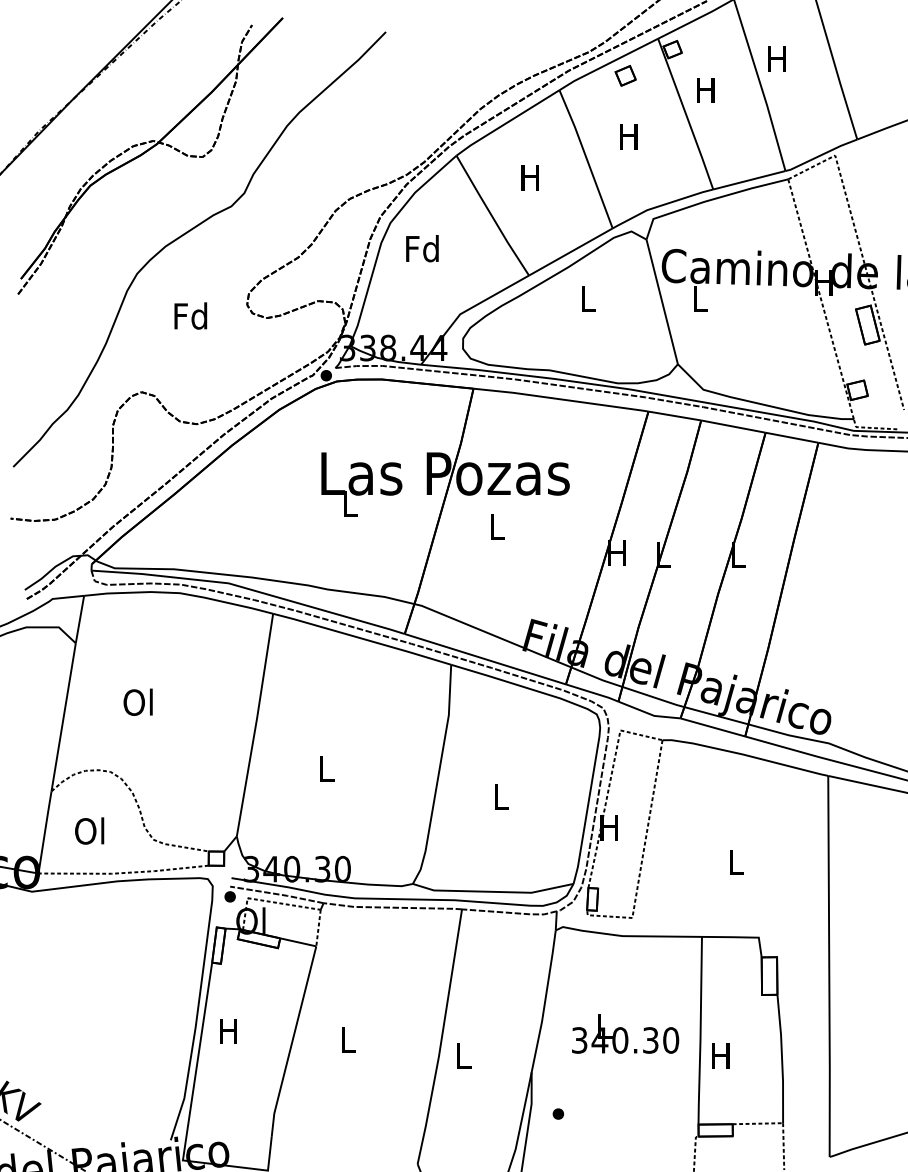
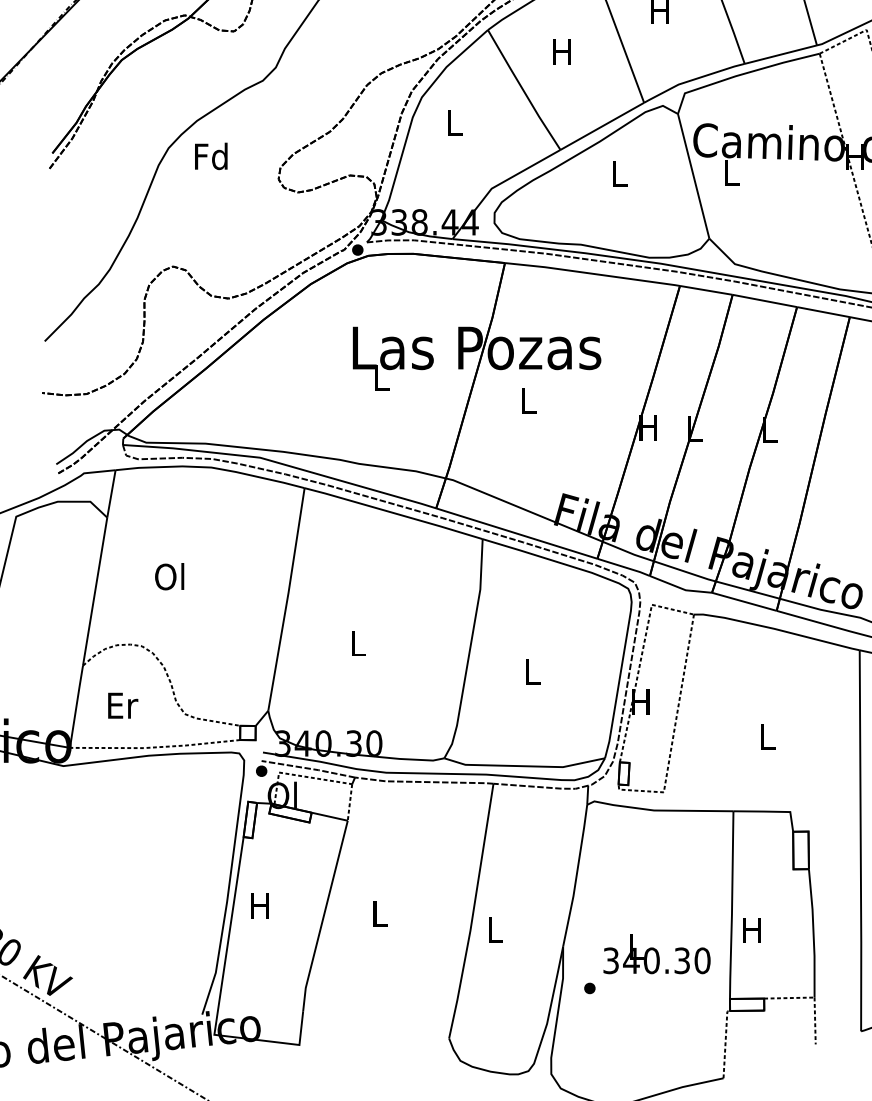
text: (422, 248) -> (453, 122), Fd -> L
text: (190, 315) -> (210, 155), moved
text: (90, 830) -> (121, 704), Ol -> Er
text: (625, 1033) -> (656, 953), moved

